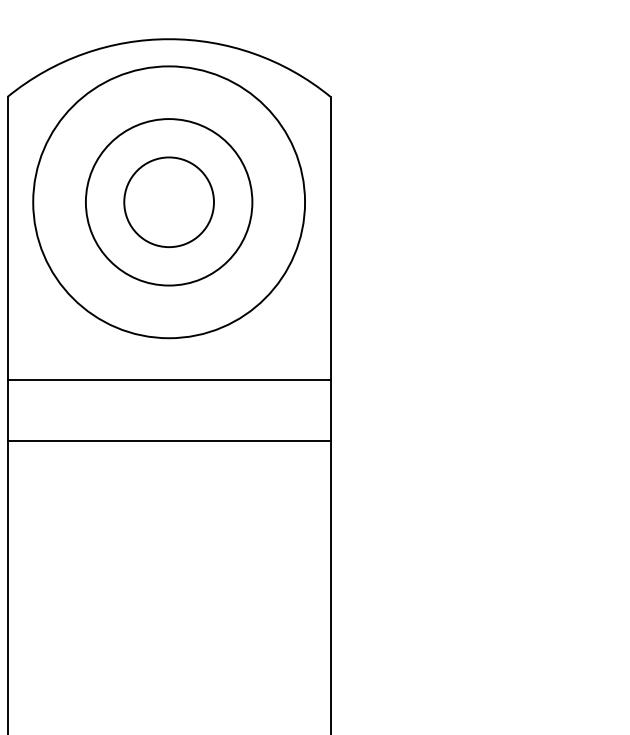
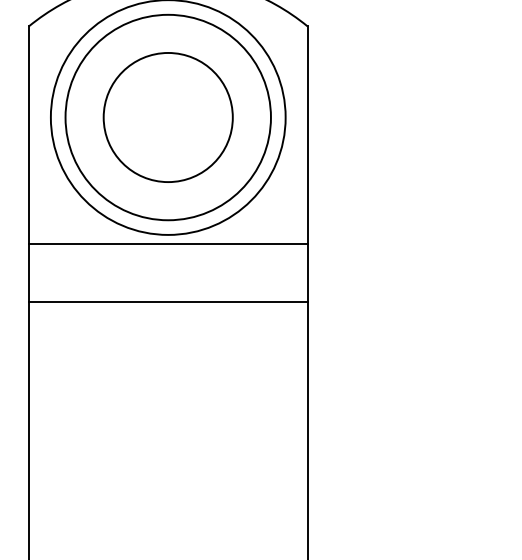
circle: (168, 202) -> (167, 117), size x1.67
circle: (169, 202) -> (168, 117), size x1.43
line: (168, 380) -> (167, 243), moved
line: (168, 441) -> (167, 302), moved

